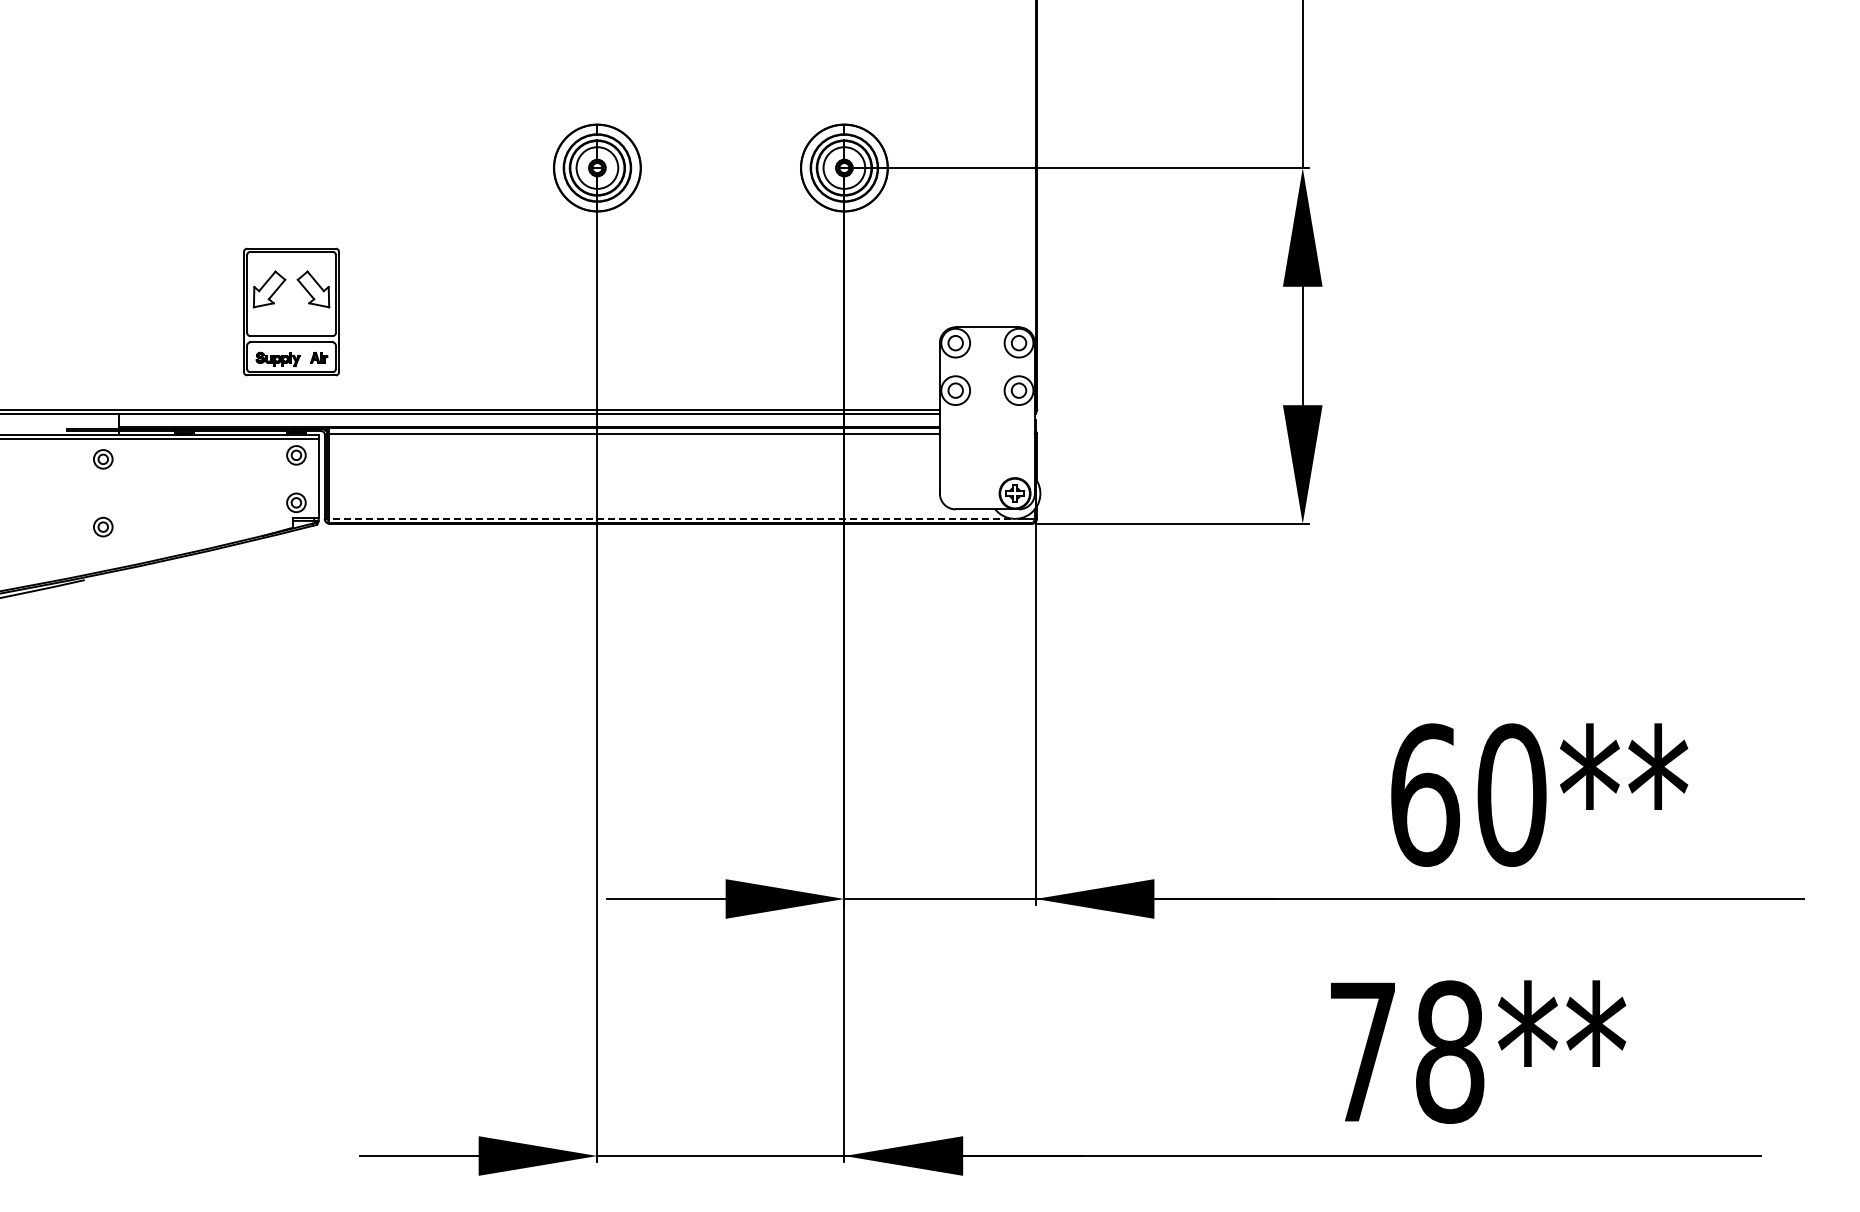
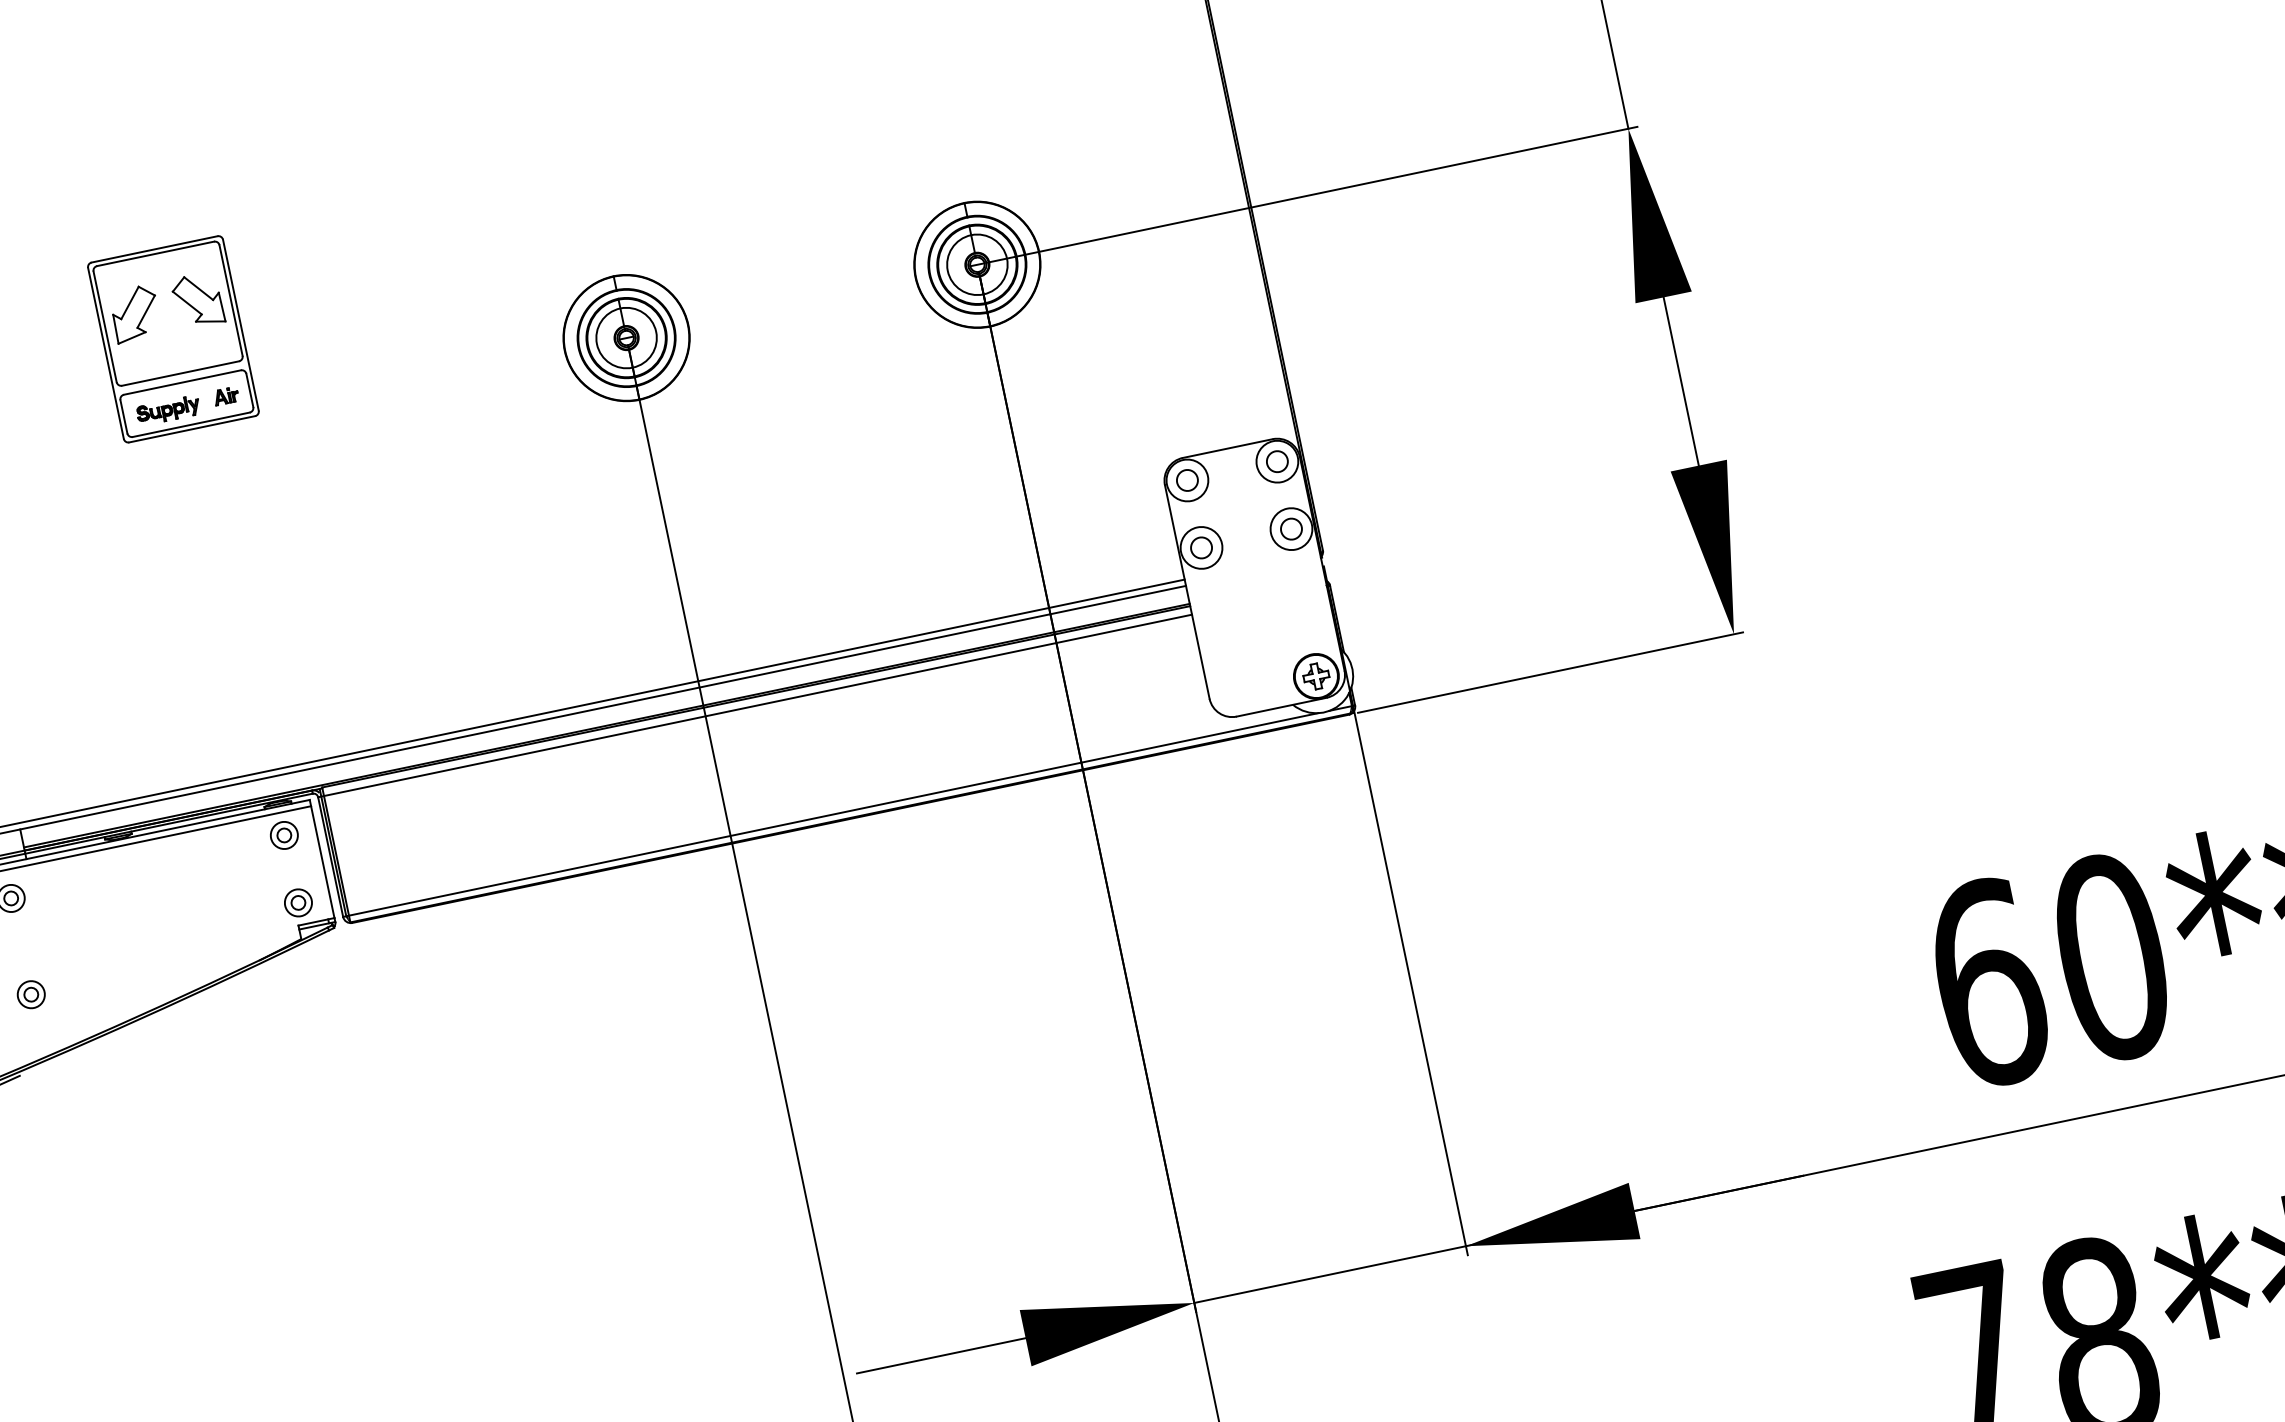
part: (291, 311) -> (173, 338), moved
line: (667, 518) -> (830, 815), dashed -> solid

